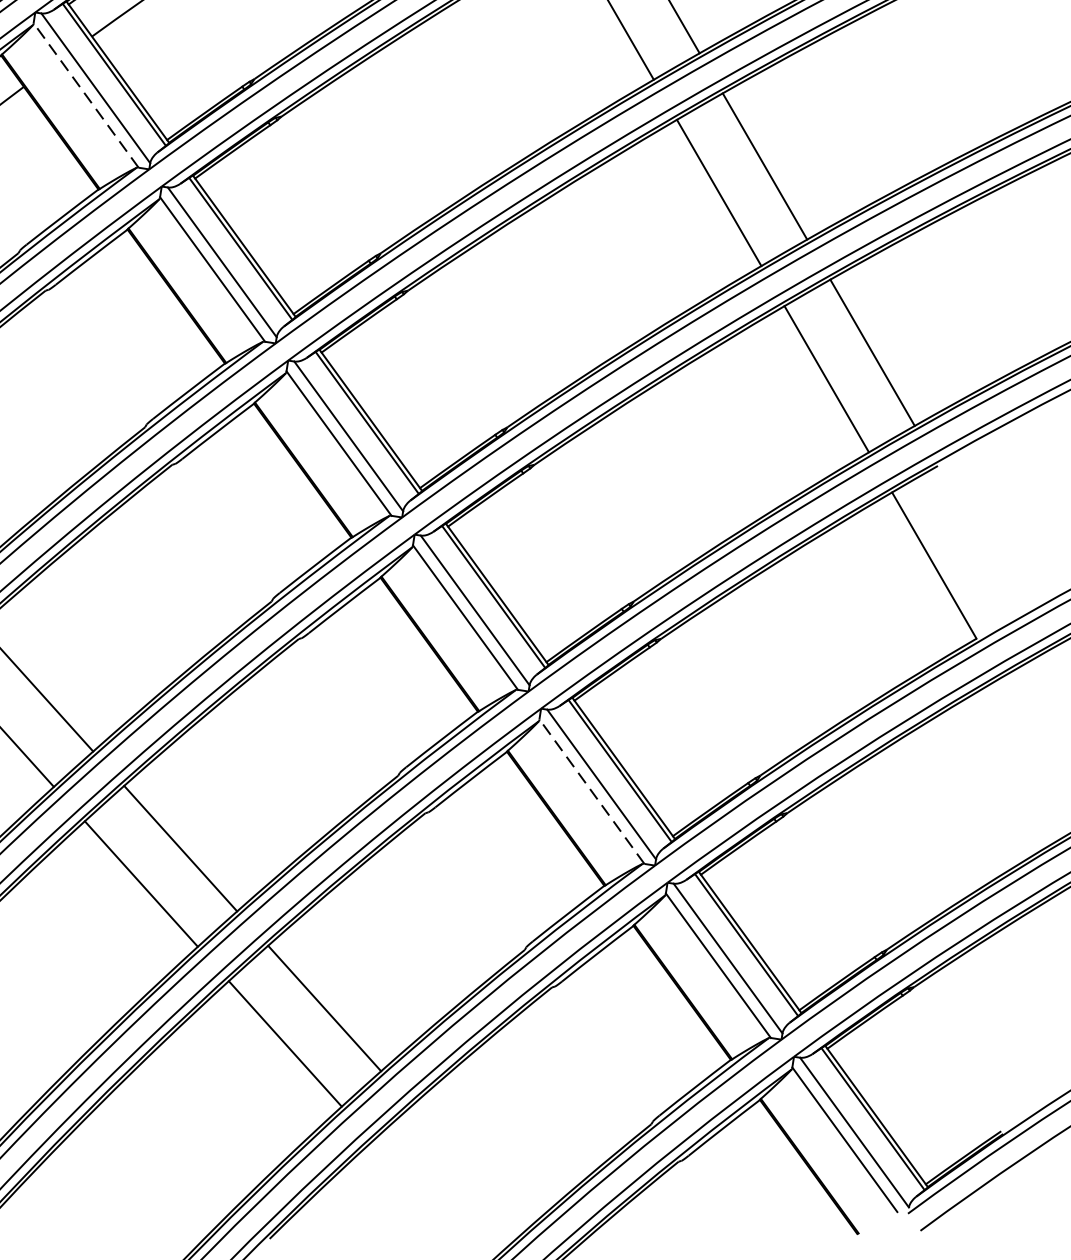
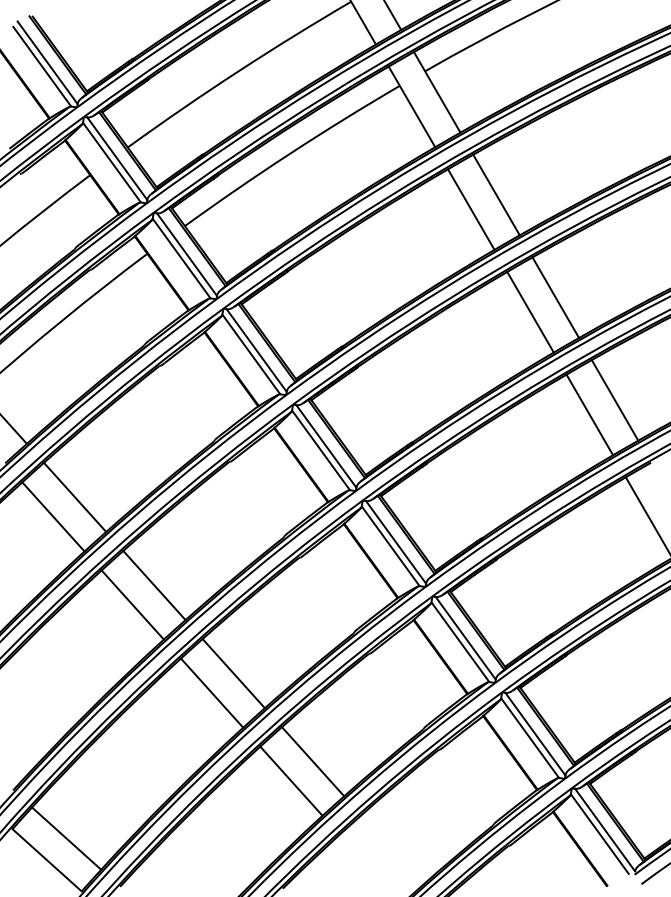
line: (85, 95) -> (181, 258), dashed -> solid
line: (592, 790) -> (460, 641), dashed -> solid

